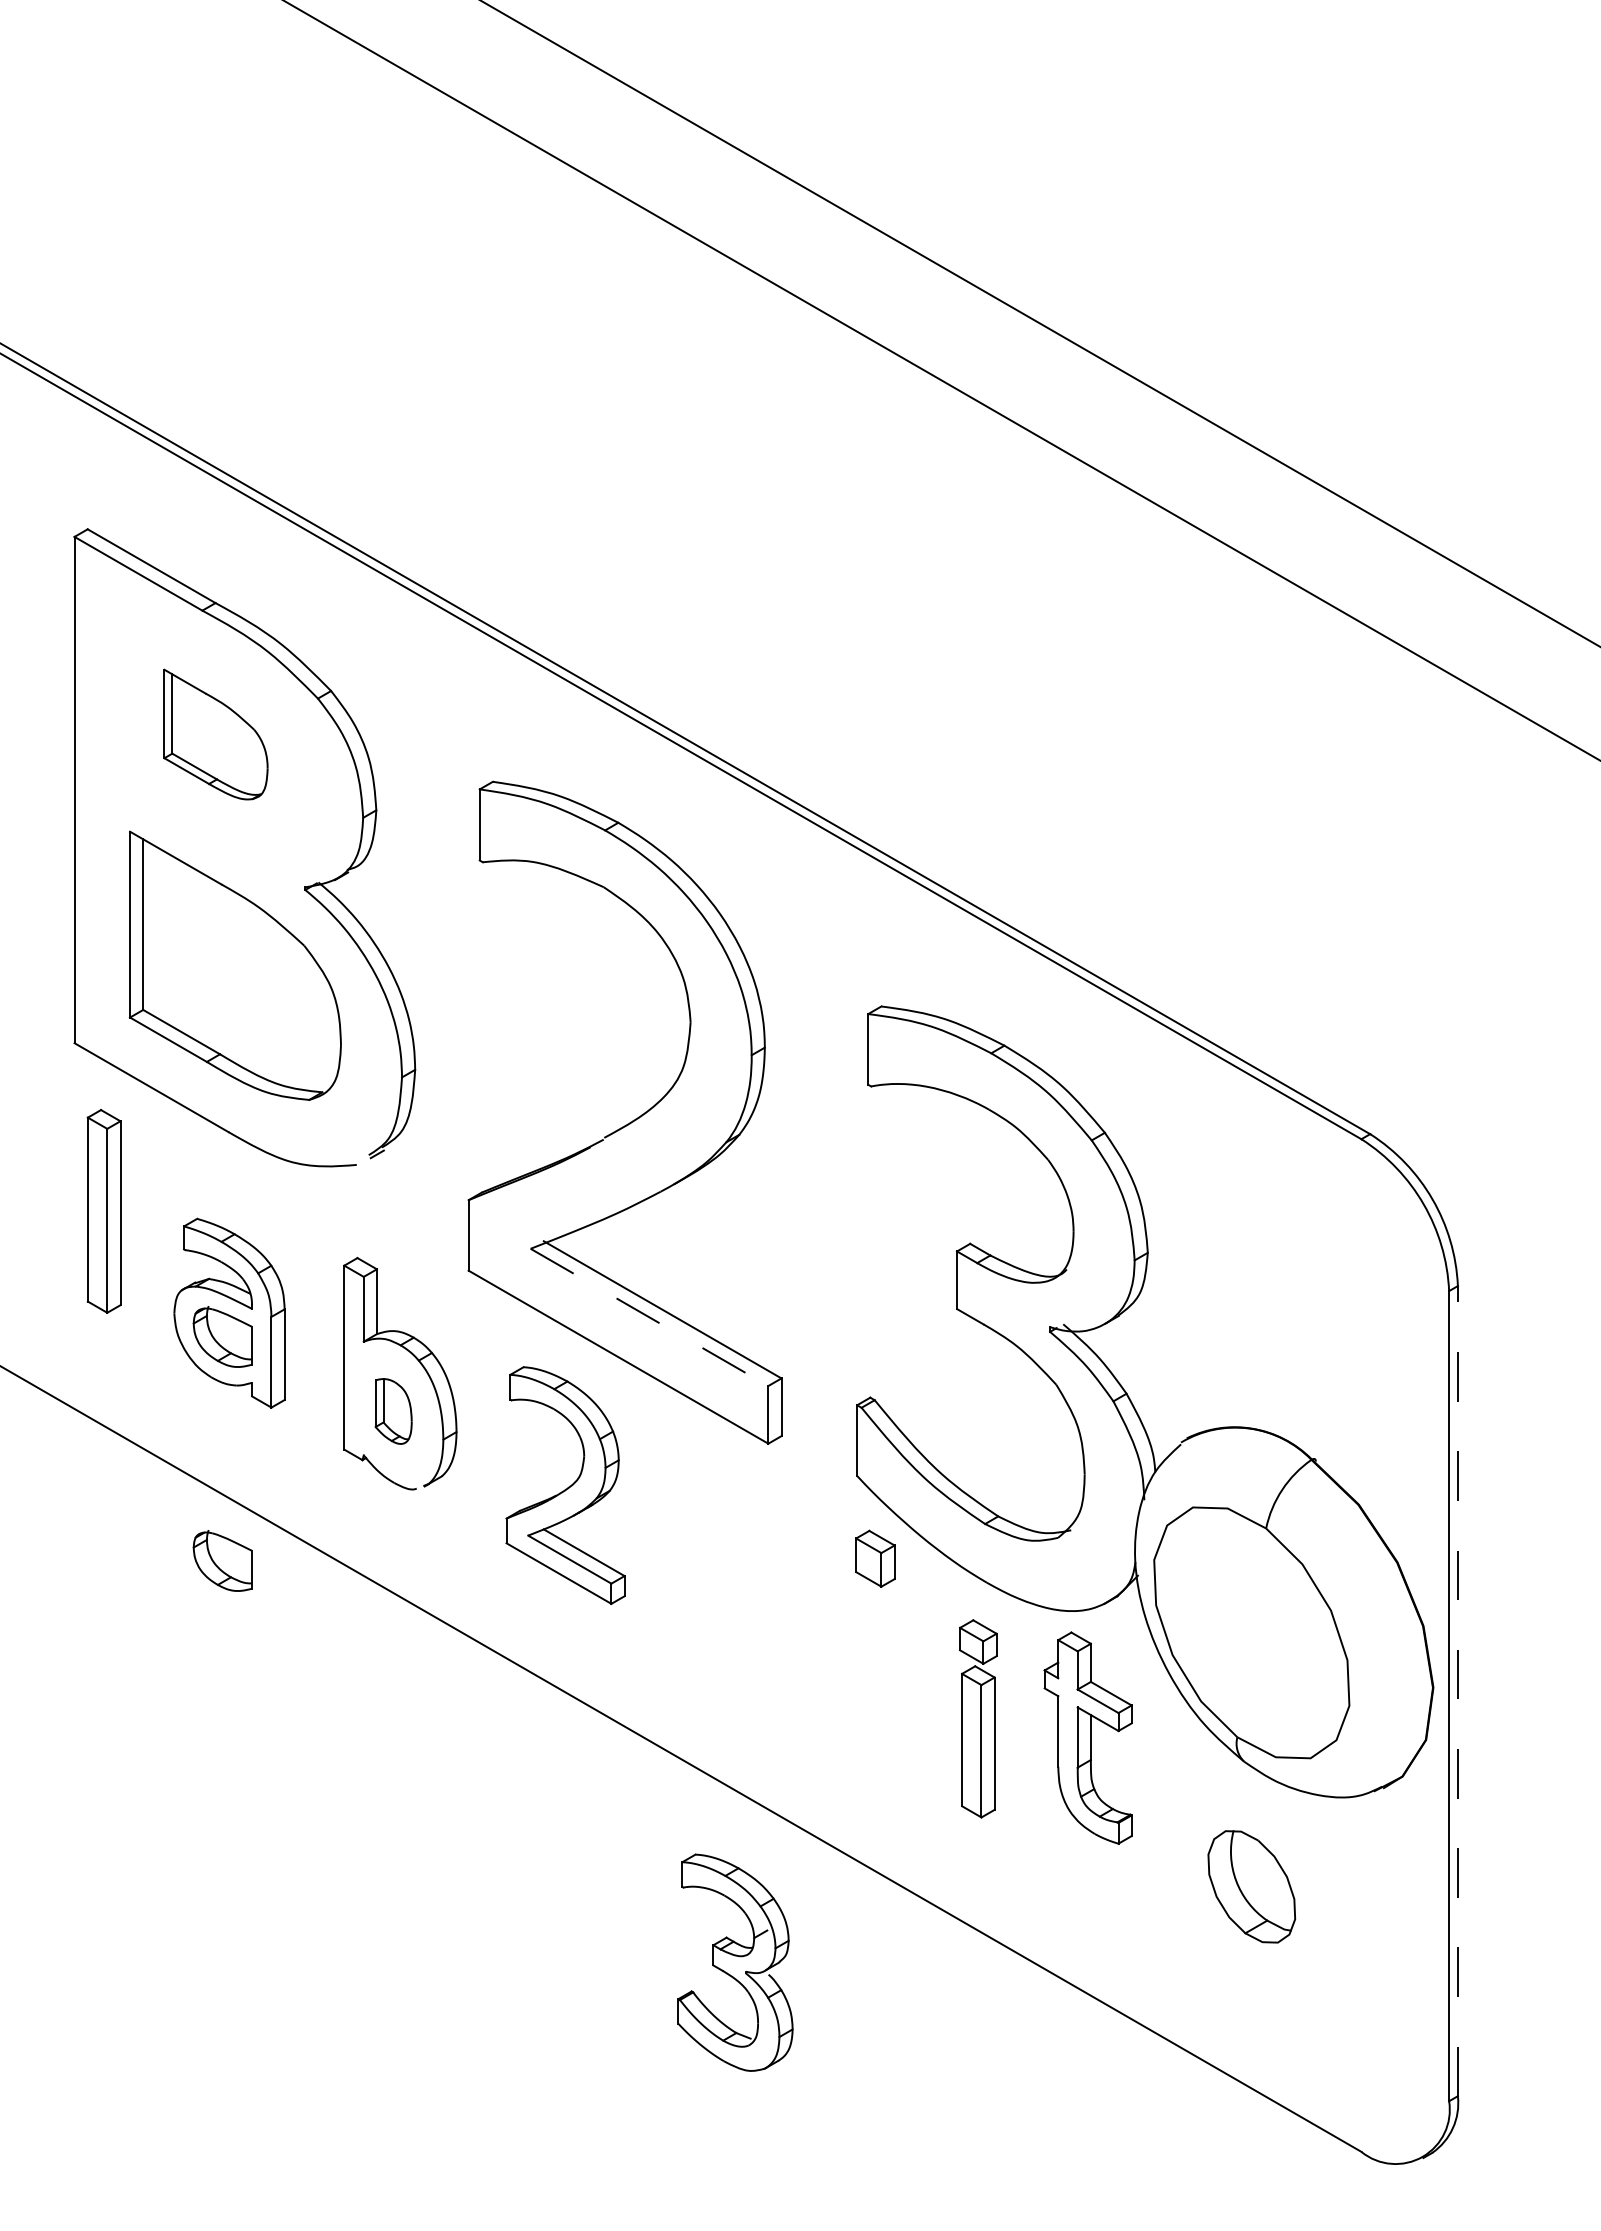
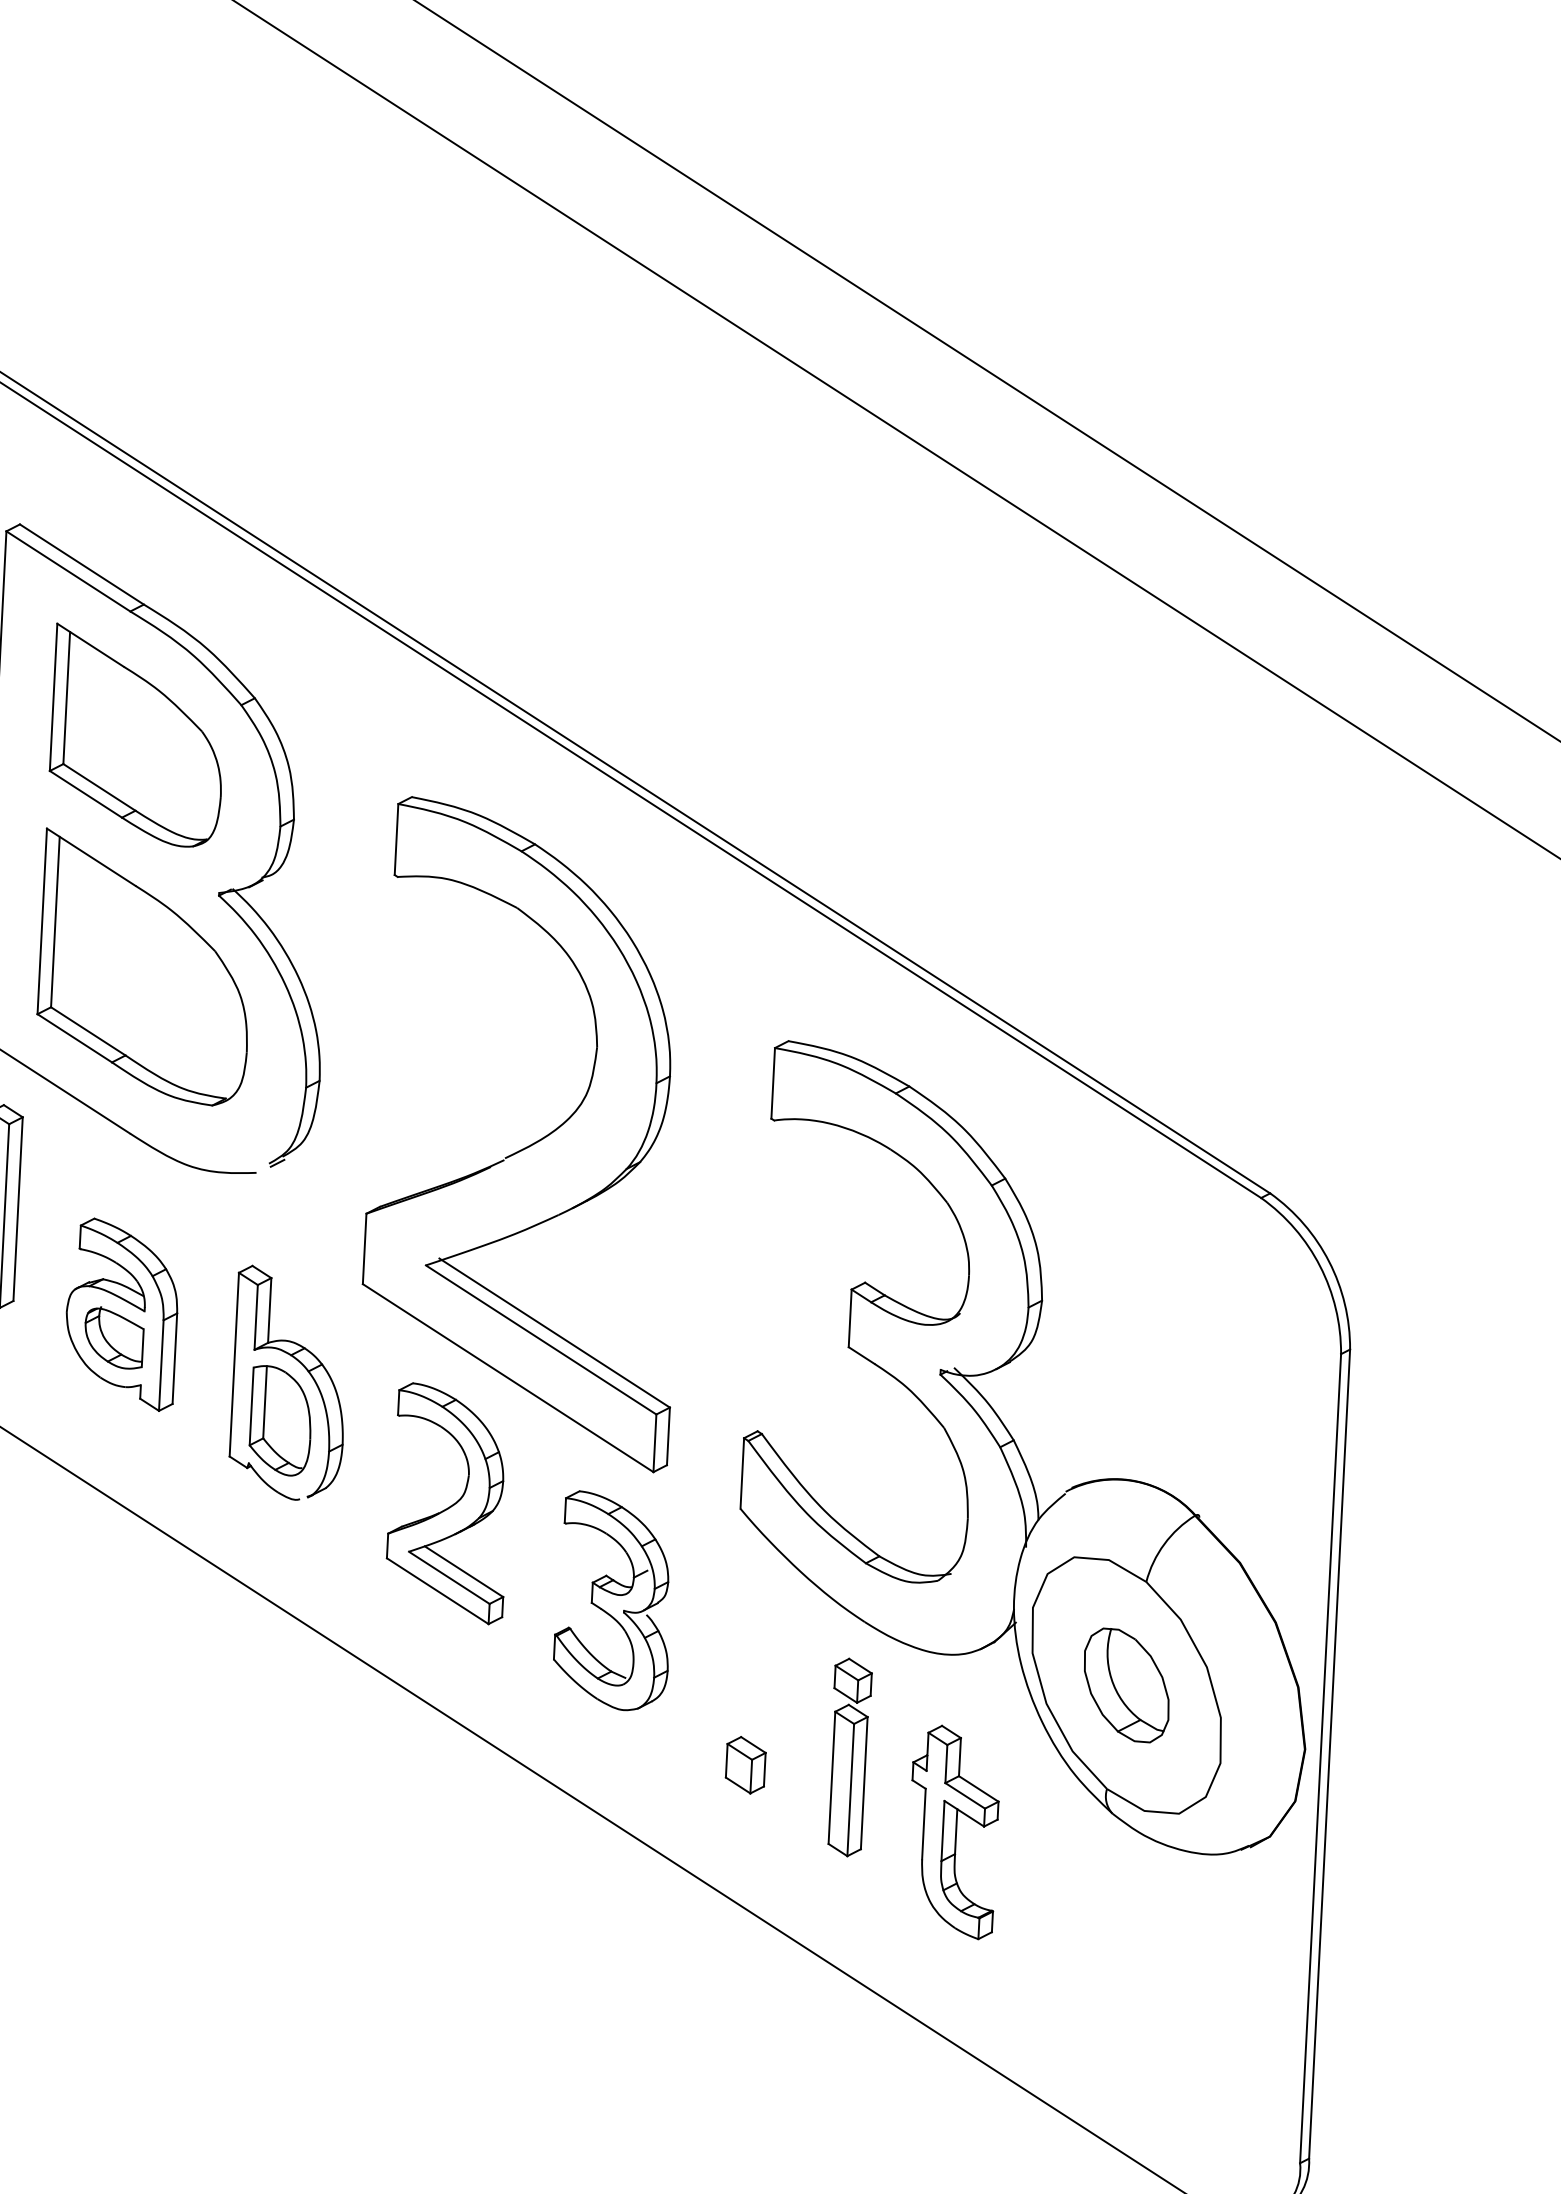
part: (215, 734) -> (137, 735), size x1.67
line: (649, 1317) -> (541, 1340), dashed -> solid
part: (393, 1411) -> (280, 1420), size x1.67
part: (875, 1558) -> (745, 1764), moved
part: (222, 1560) -> (102, 1561), removed
line: (1457, 1690) -> (1329, 1753), dashed -> solid
part: (1087, 1737) -> (952, 1831), moved
part: (1251, 1886) -> (1126, 1685), moved
part: (735, 1962) -> (614, 1601), moved

